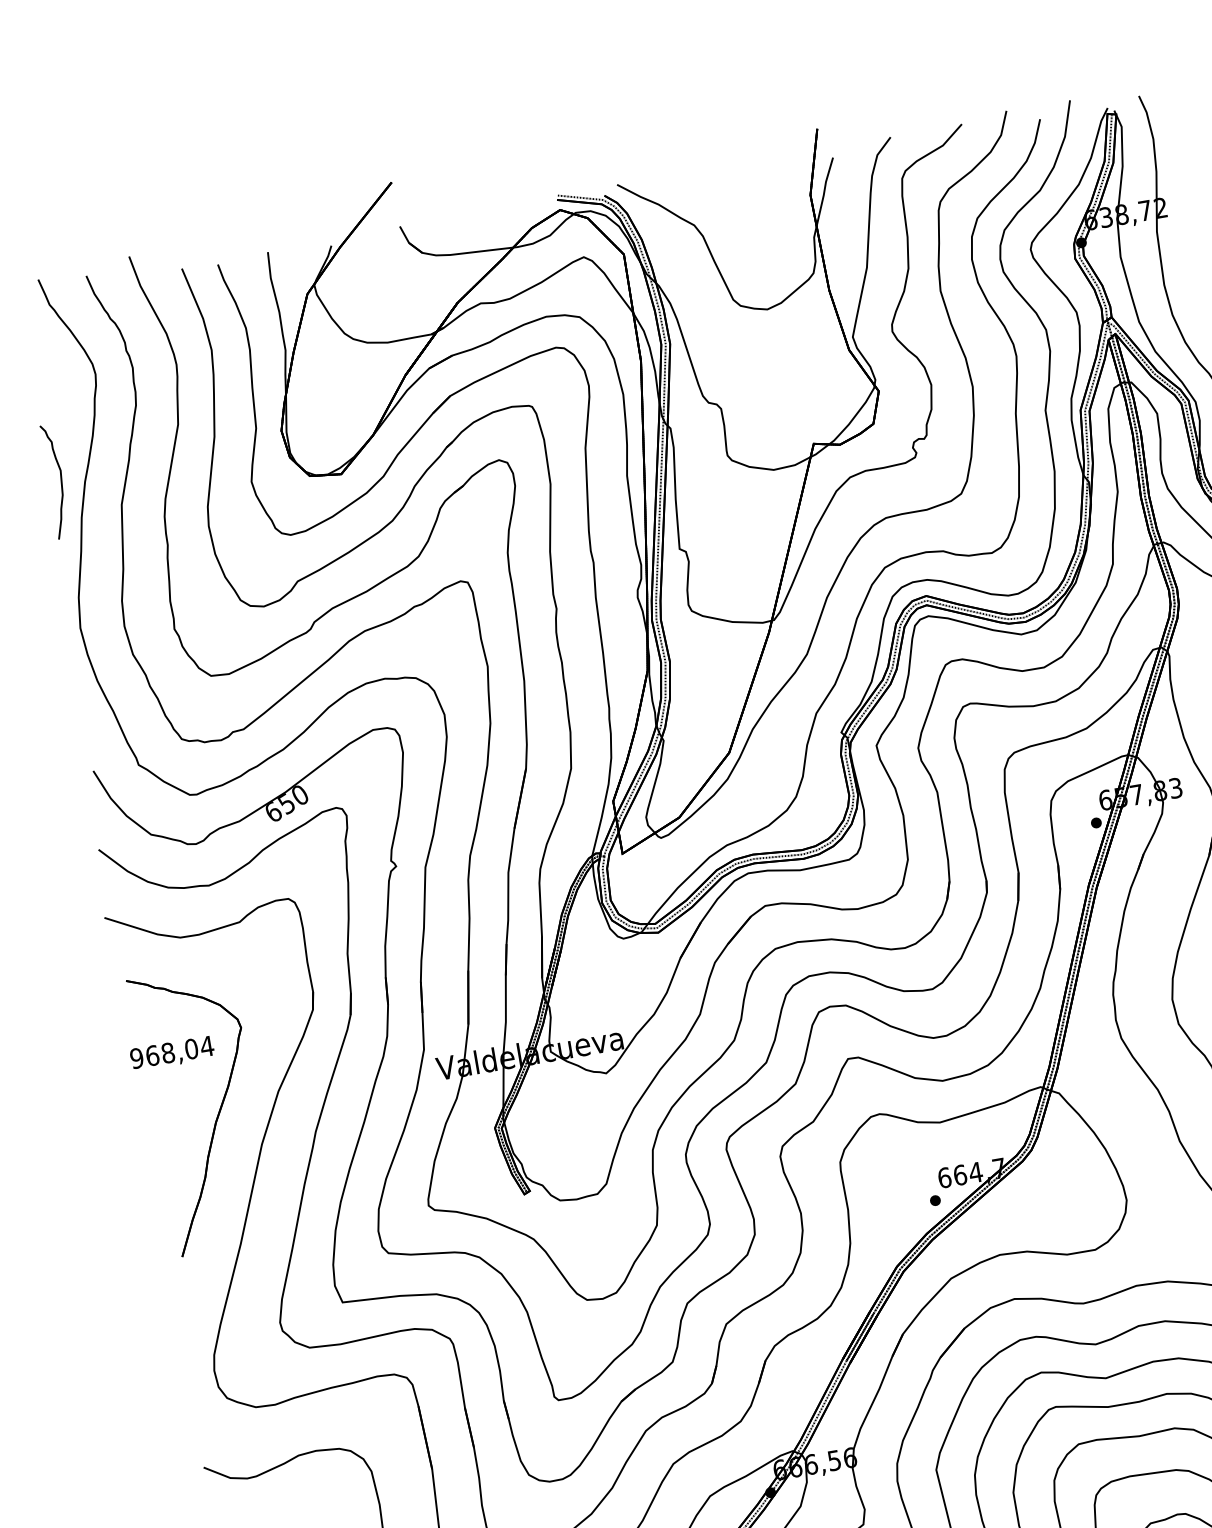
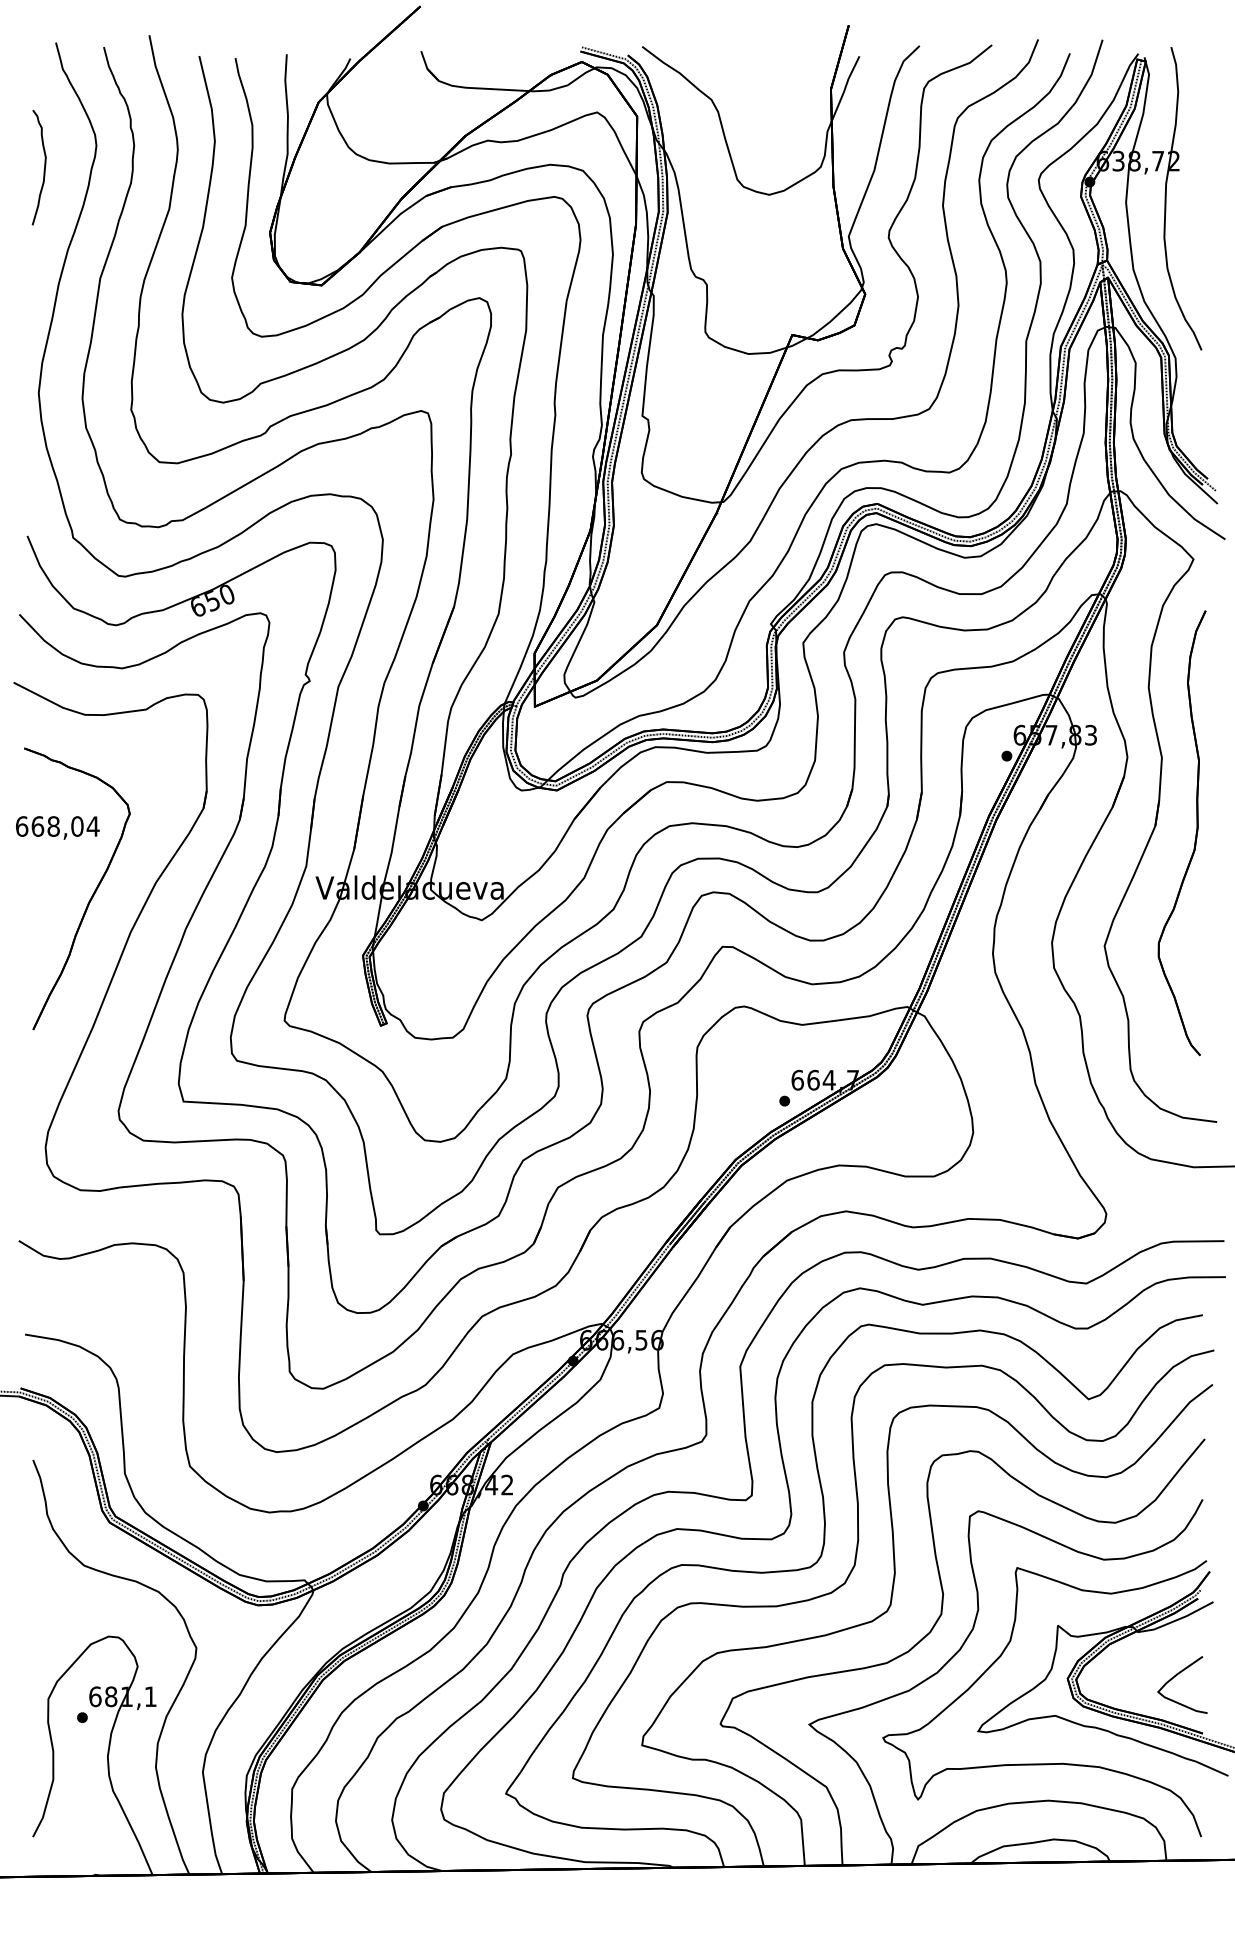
curve: (60, 483) -> (43, 170), moved
text: (136, 1058) -> (21, 826), 968,04 -> 668,04

